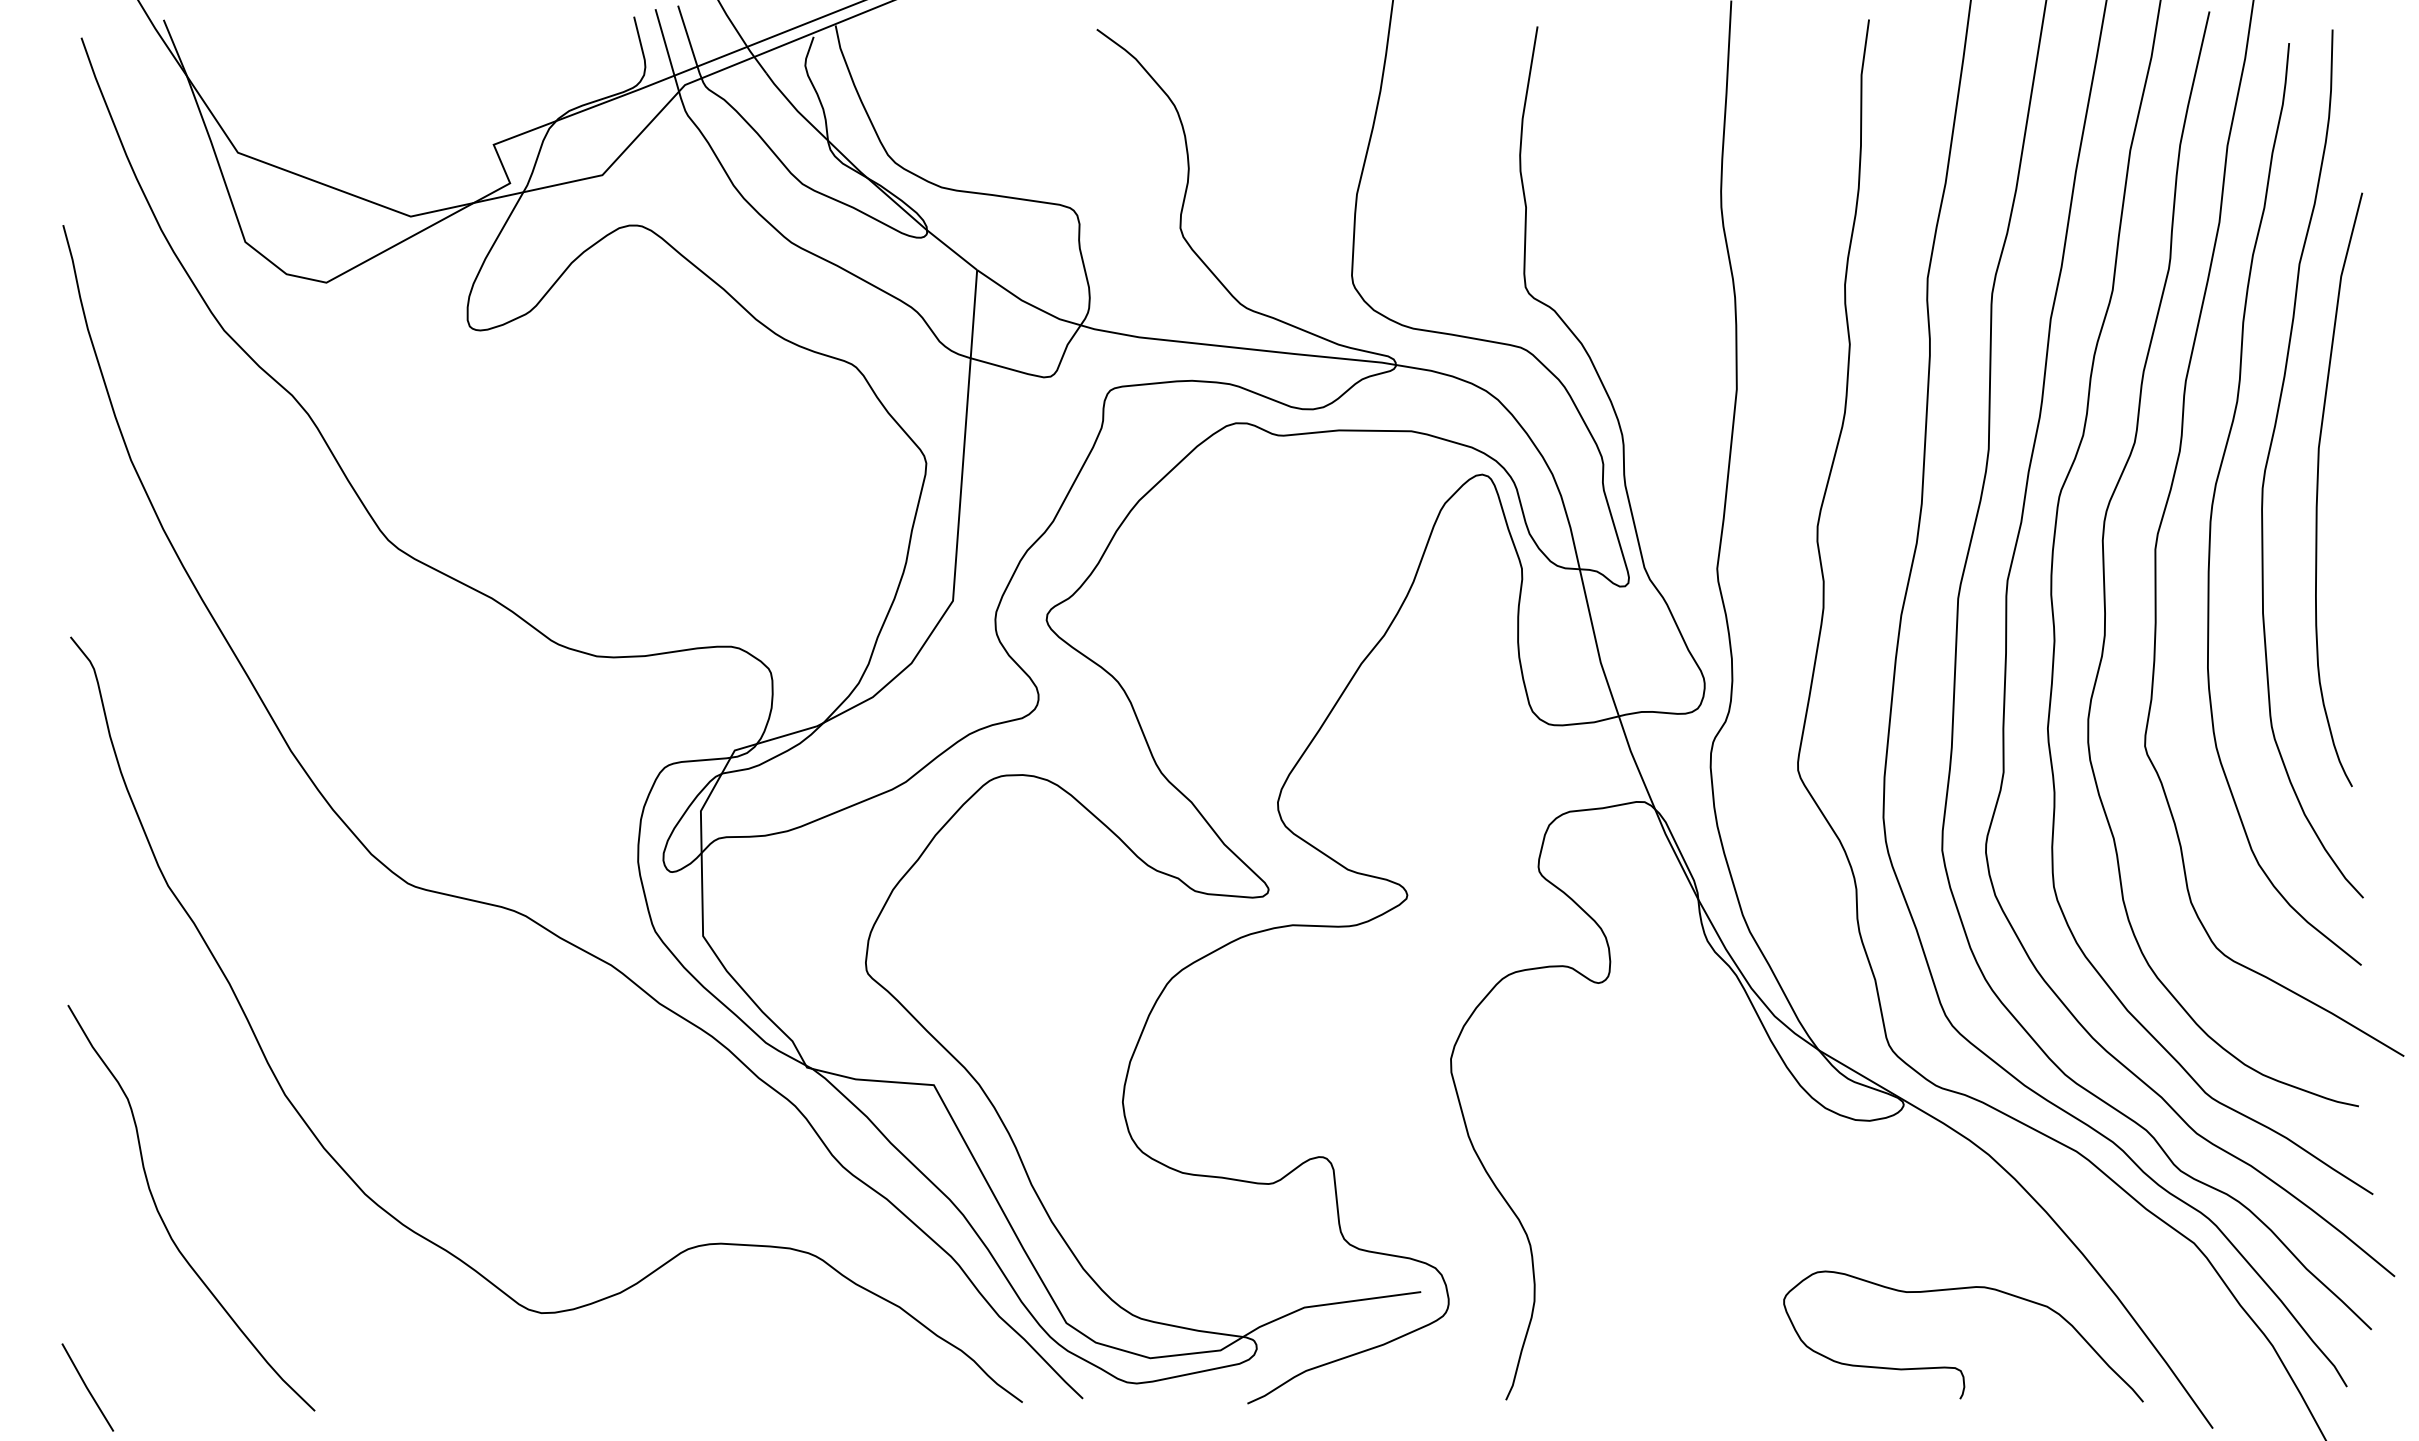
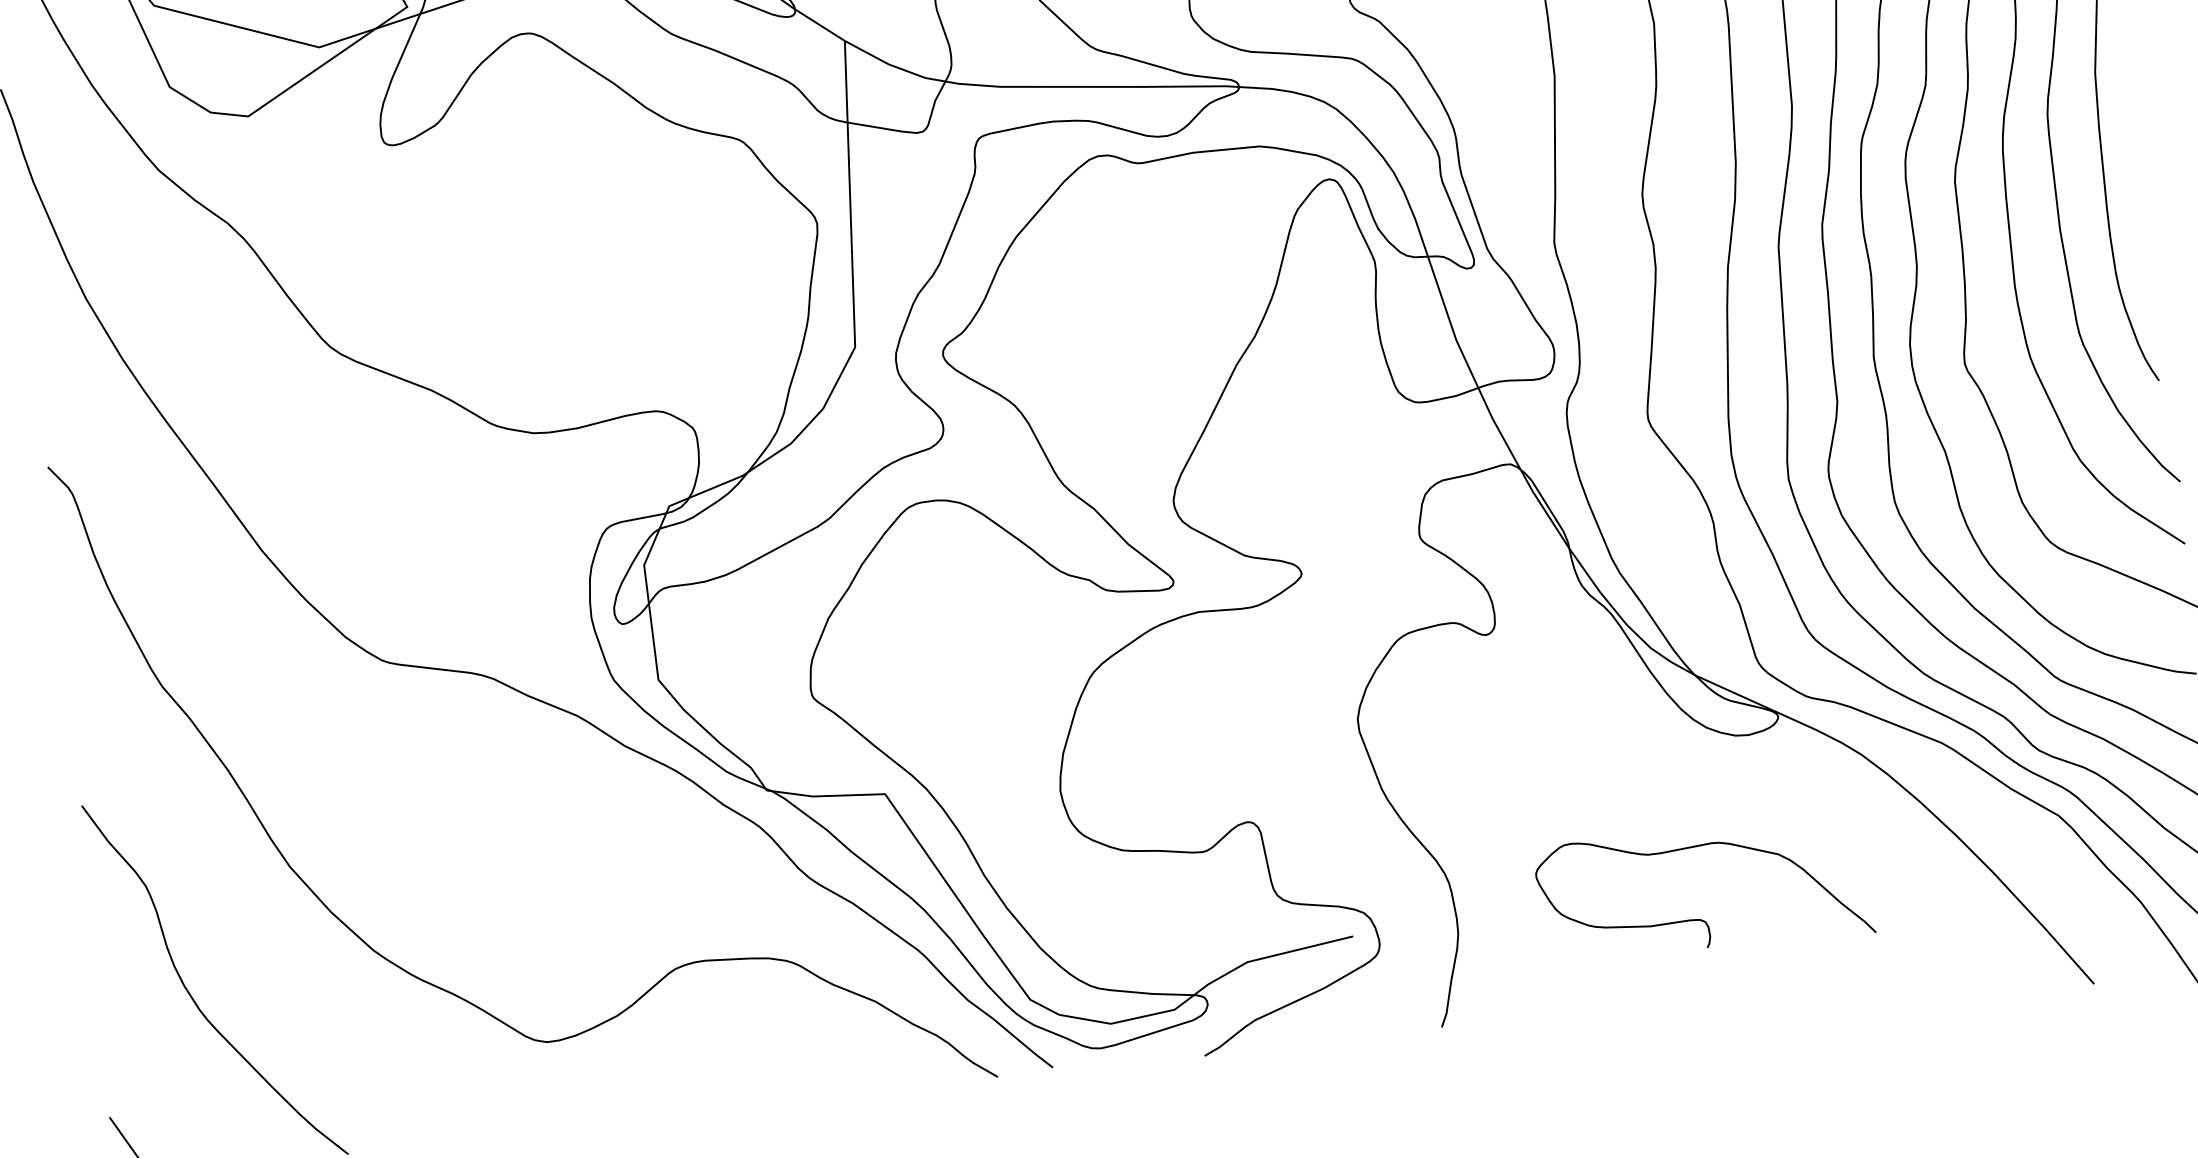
curve: (1956, 1367) -> (1701, 919), moved

